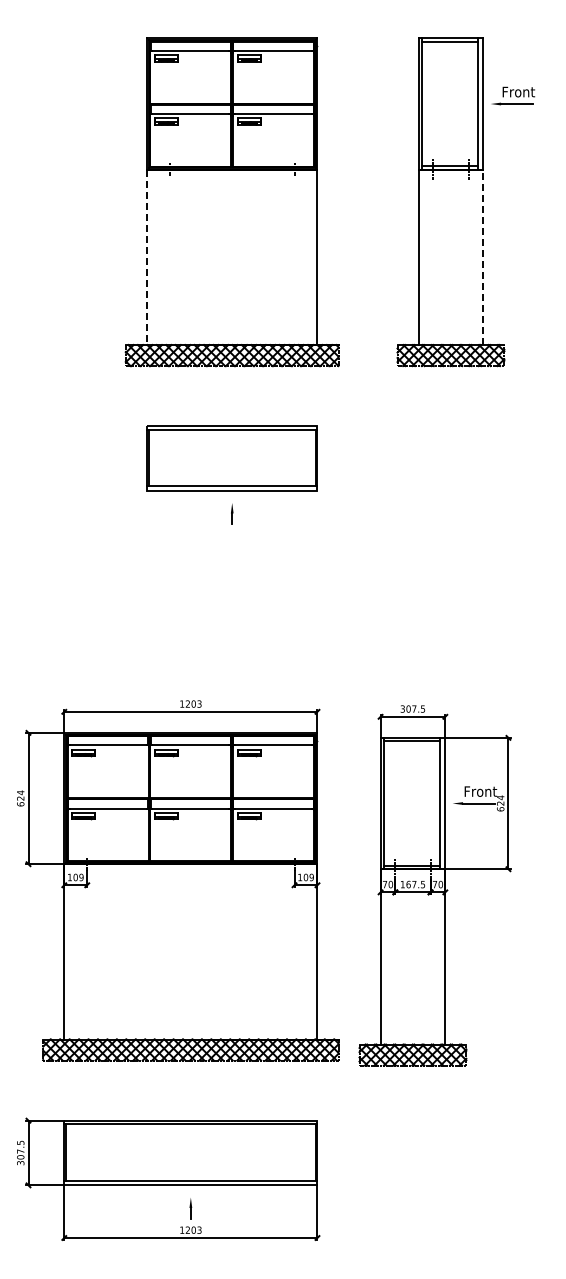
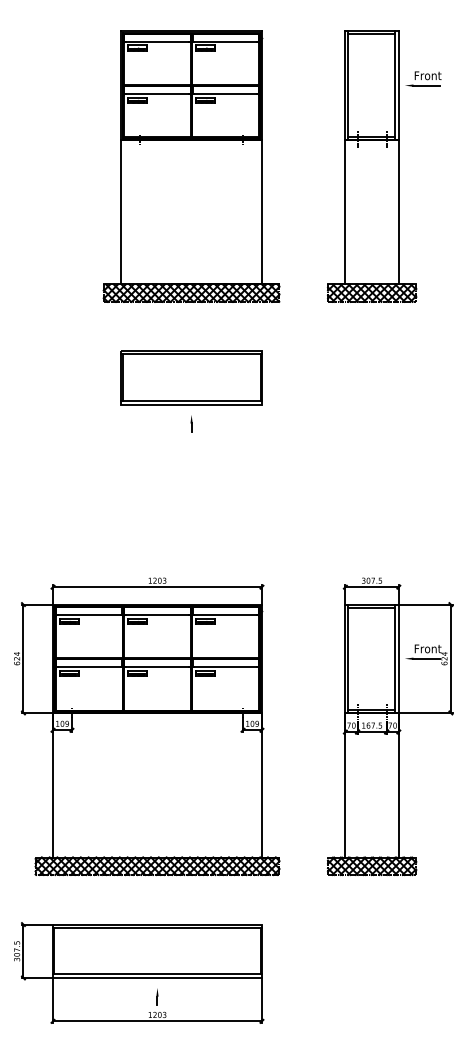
line: (146, 257) -> (120, 212), dashed -> solid
line: (483, 257) -> (398, 212), dashed -> solid
part: (434, 885) -> (389, 726), moved

